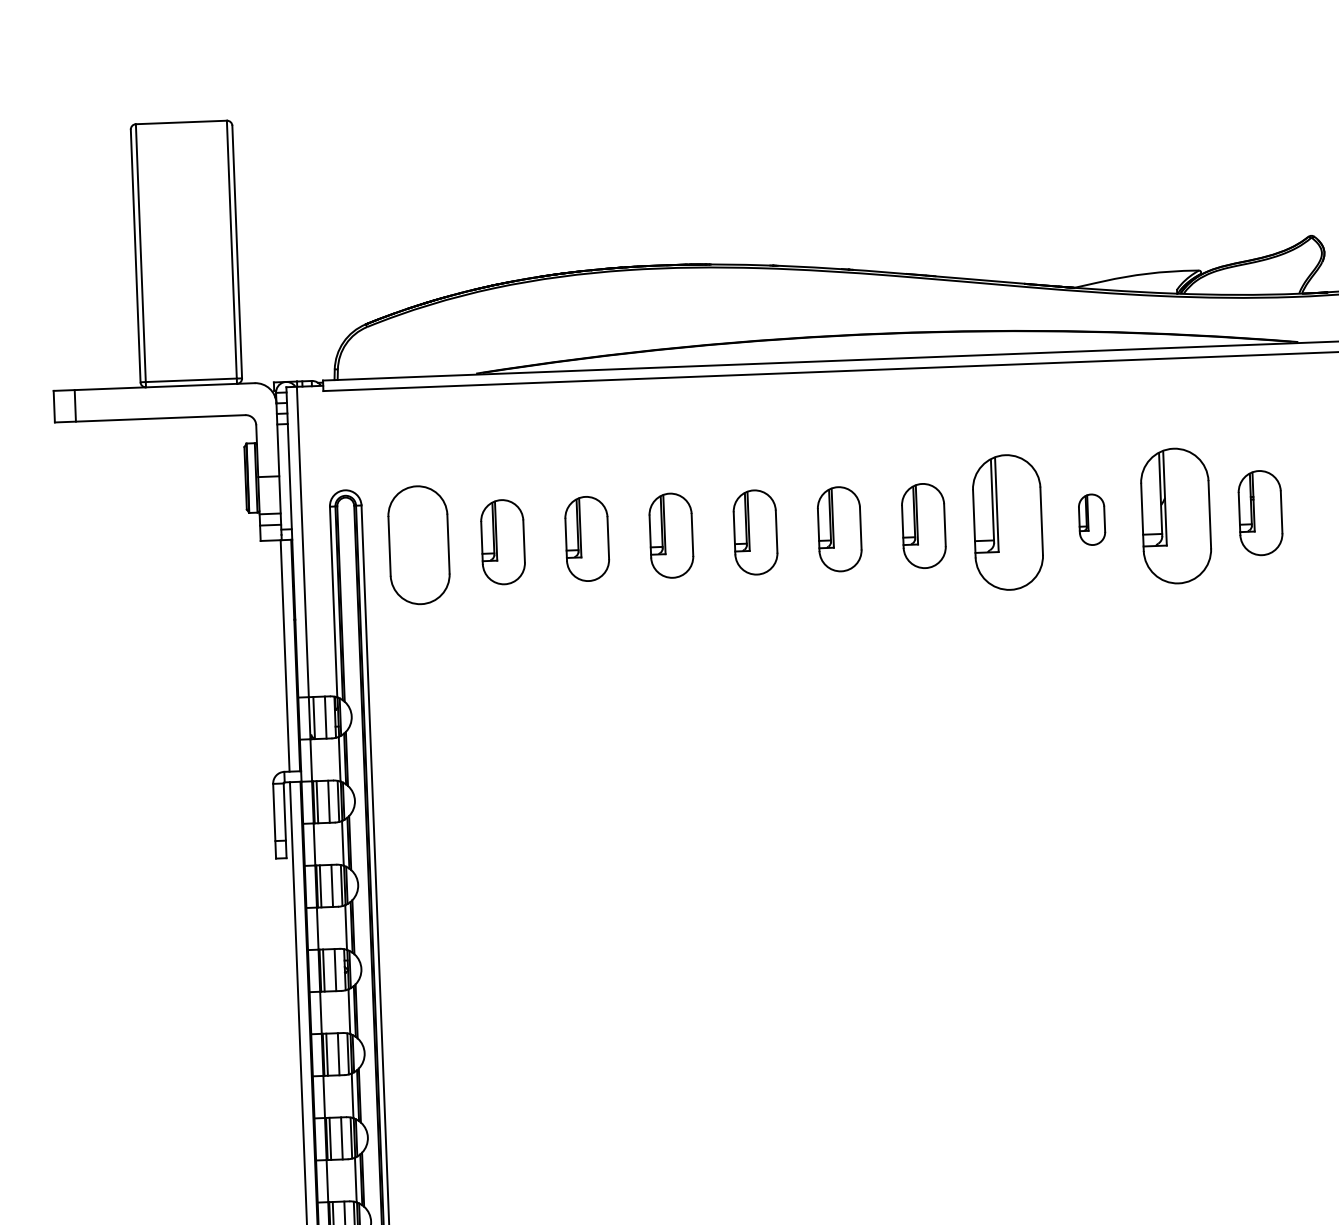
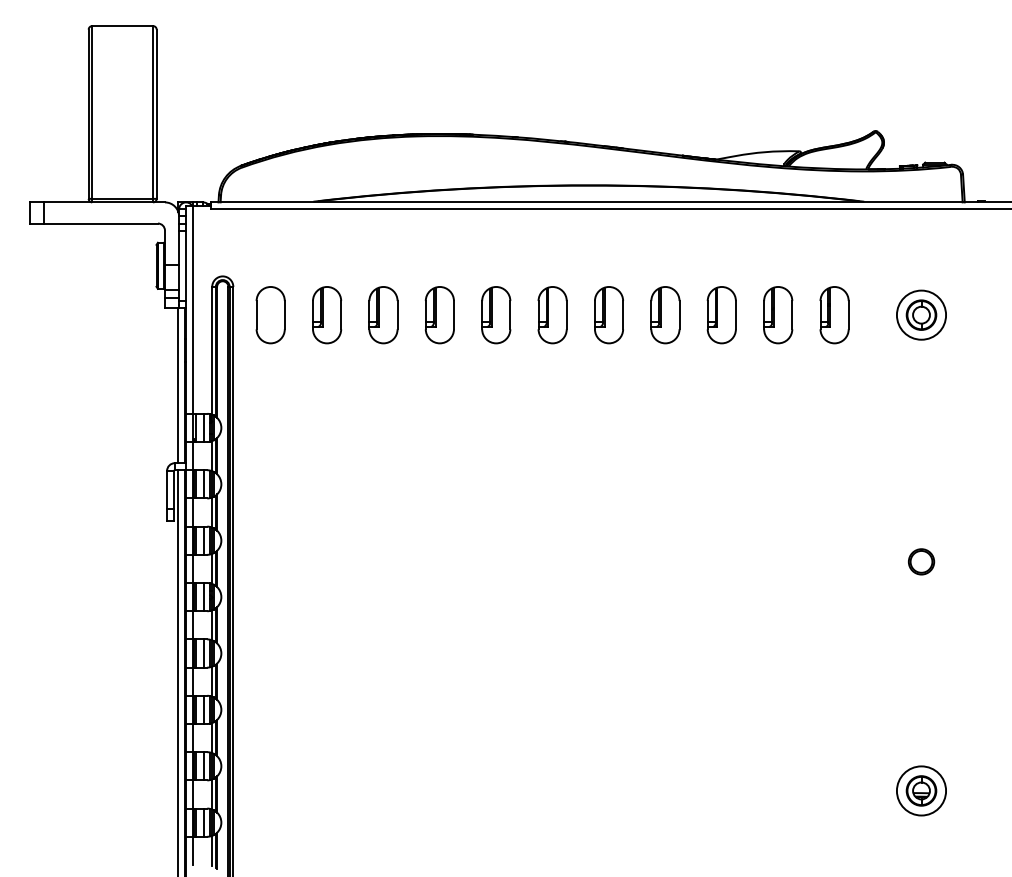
part: (1176, 516) -> (778, 315), size x0.62
part: (1091, 520) -> (721, 315), size x1.67
part: (1008, 523) -> (665, 315), size x0.62
part: (418, 545) -> (270, 315), size x0.71

